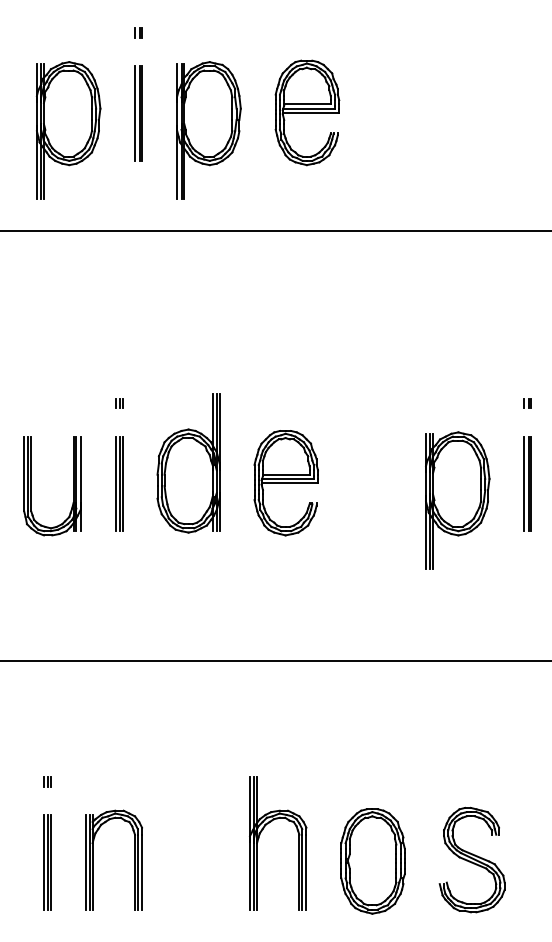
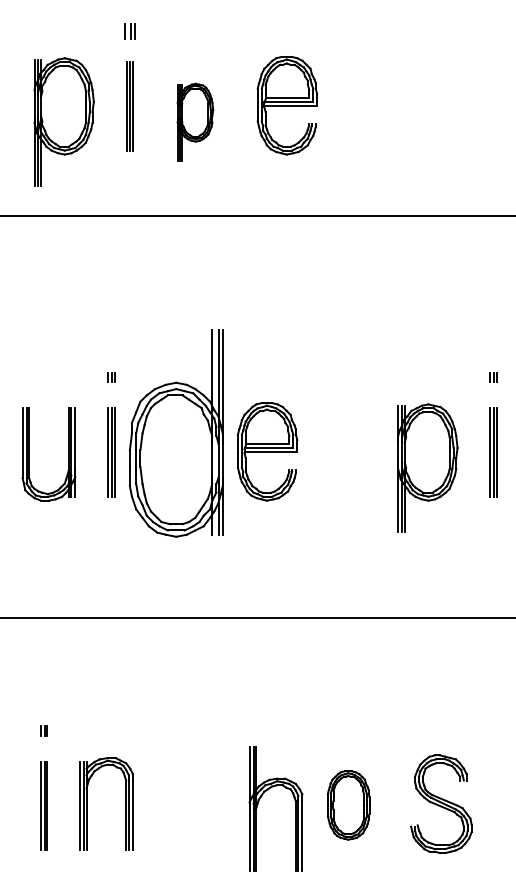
part: (138, 32) -> (129, 30), size x1.6
part: (208, 130) -> (194, 122), size x0.6
part: (188, 463) -> (176, 433), size x1.6
part: (259, 838) -> (258, 804), moved
part: (372, 861) -> (348, 805), size x0.7

